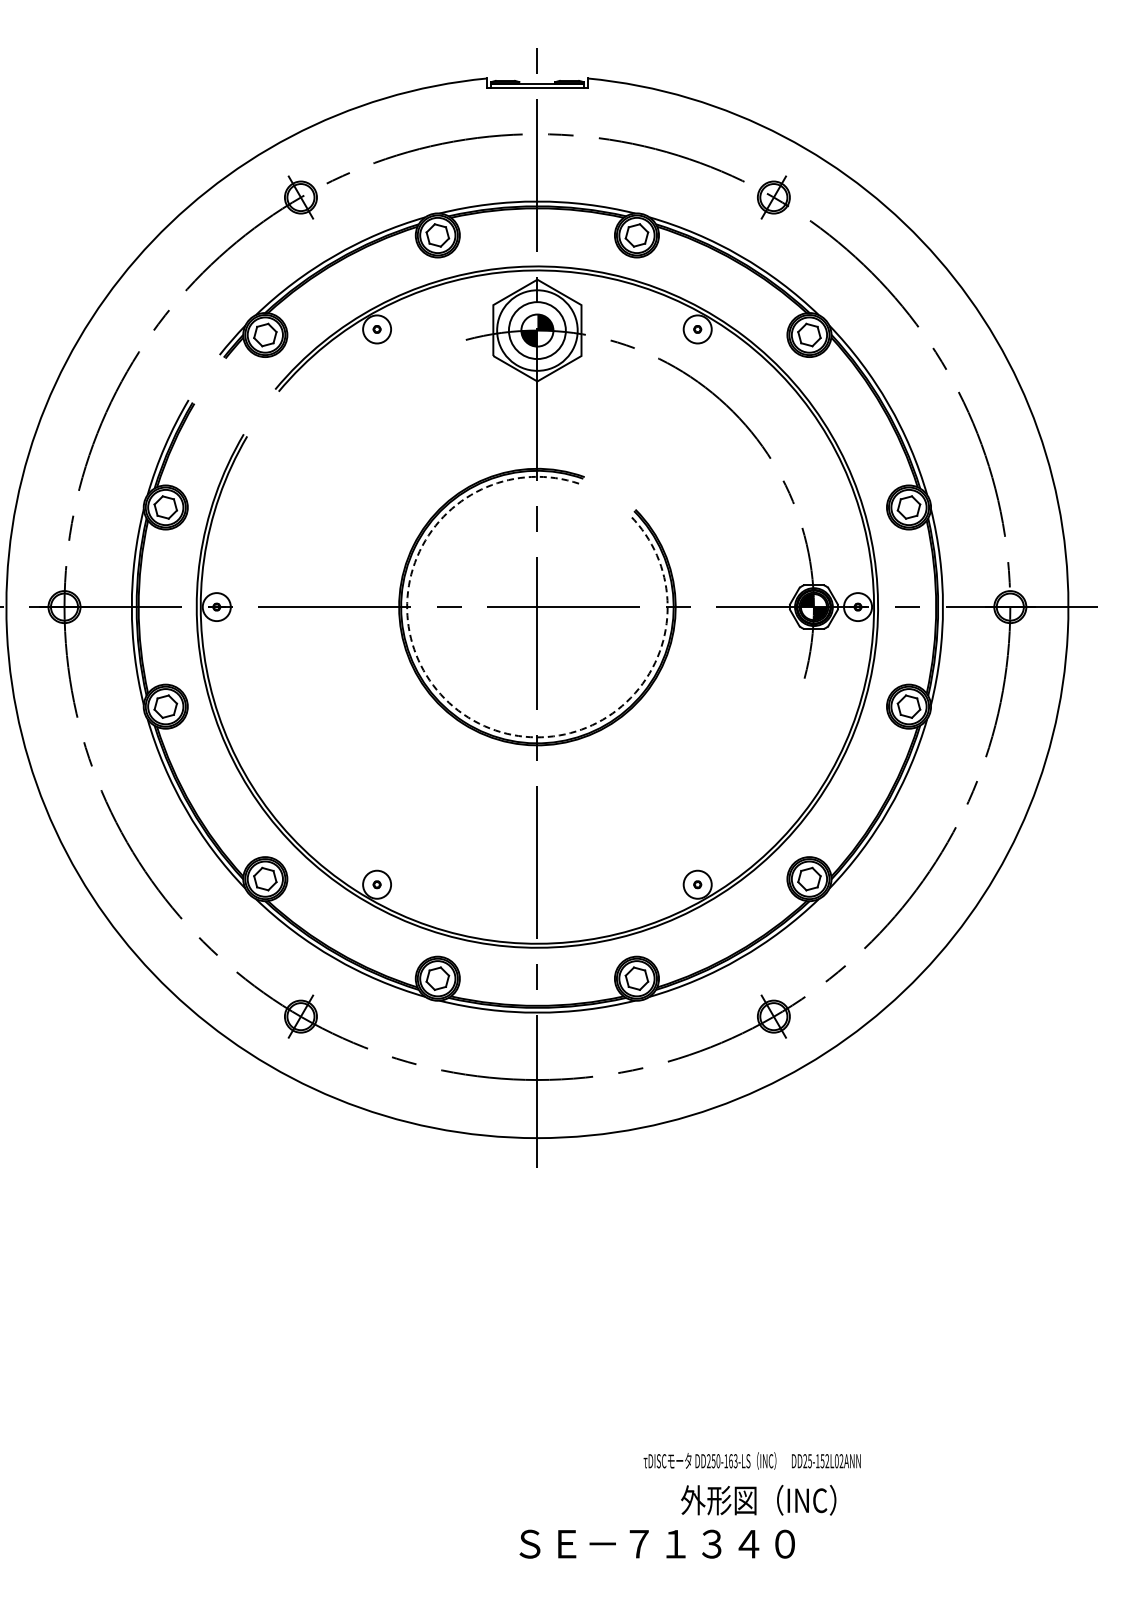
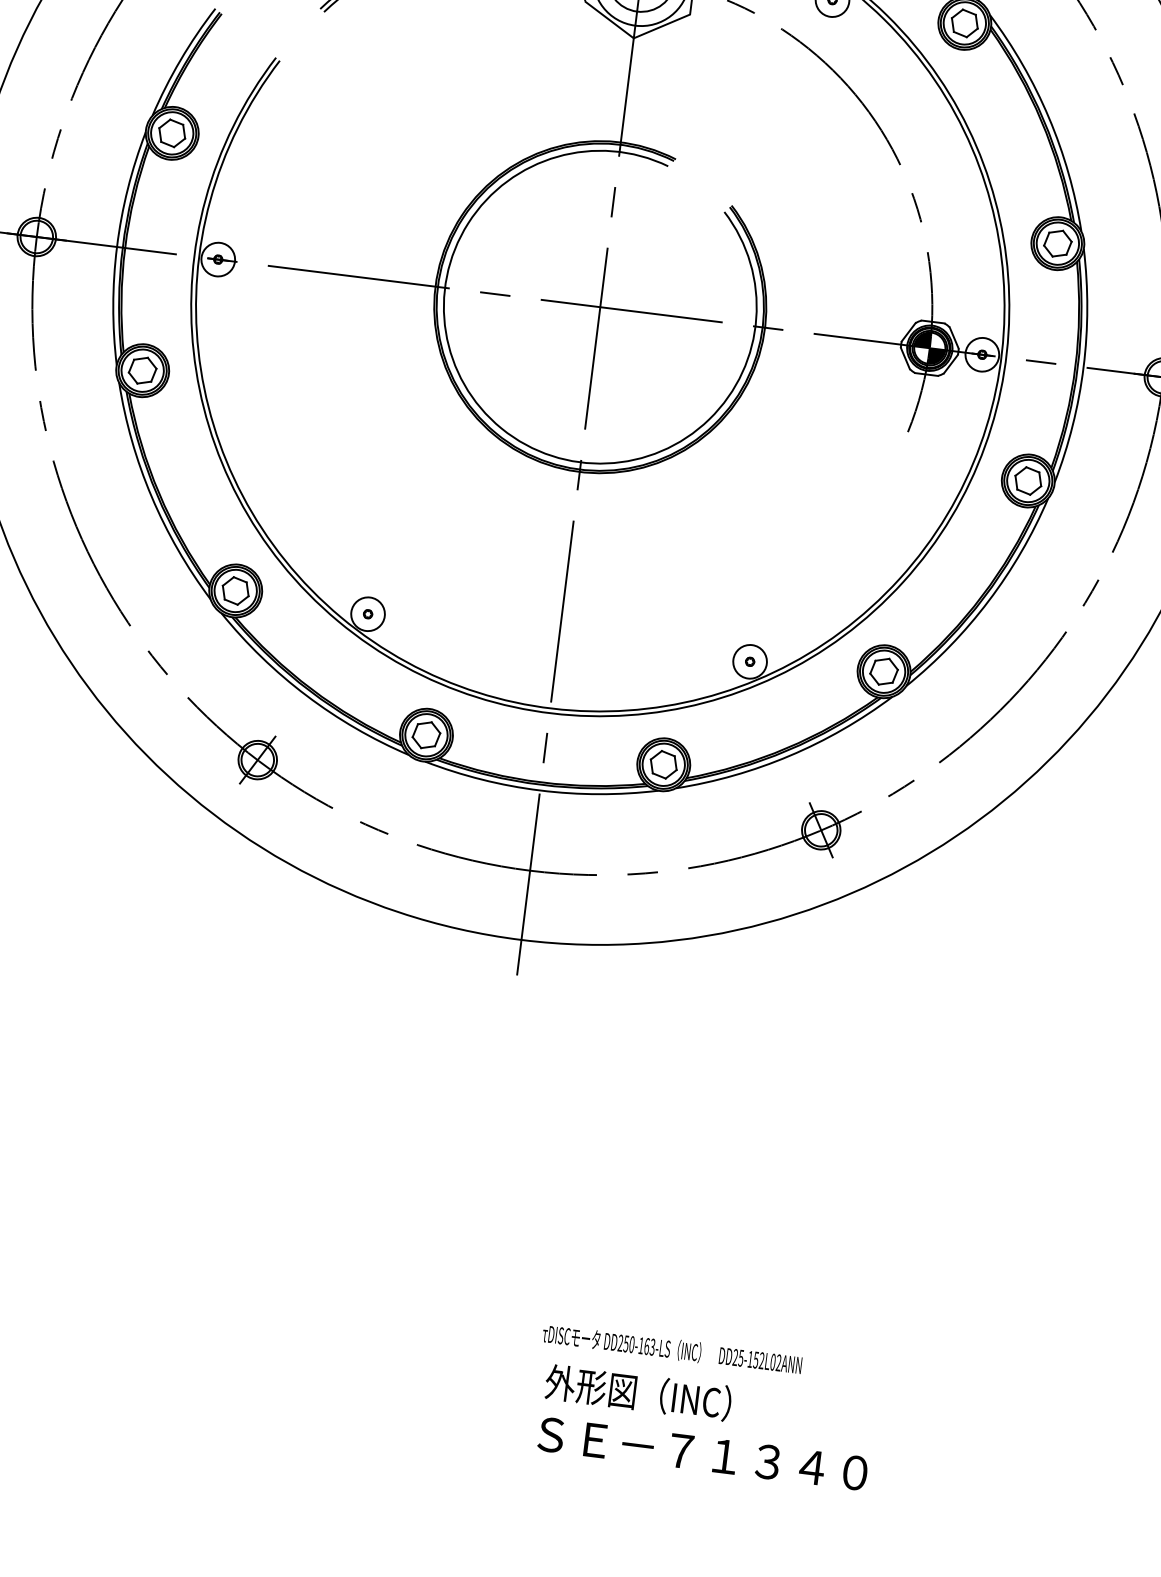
arc: (468, 717) -> (501, 428), dashed -> solid
text: (751, 1460) -> (671, 1348), moved
text: (758, 1500) -> (638, 1392), moved
text: (656, 1543) -> (702, 1452), moved

